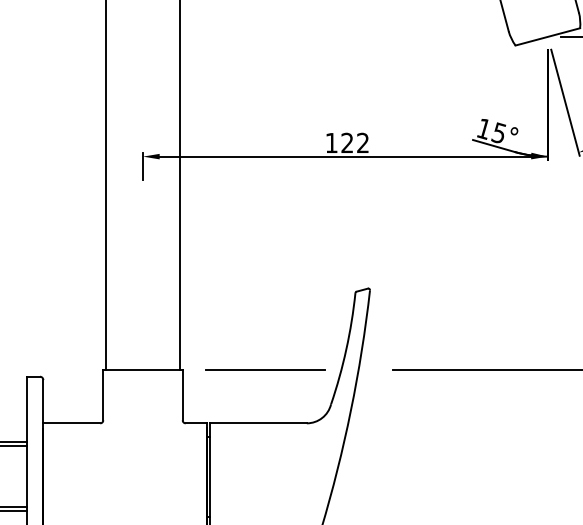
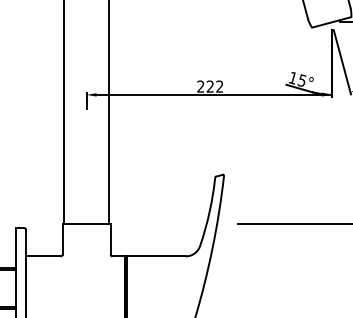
text: (331, 142) -> (200, 86), 122 -> 222
line: (265, 370) -> (160, 224), removed

